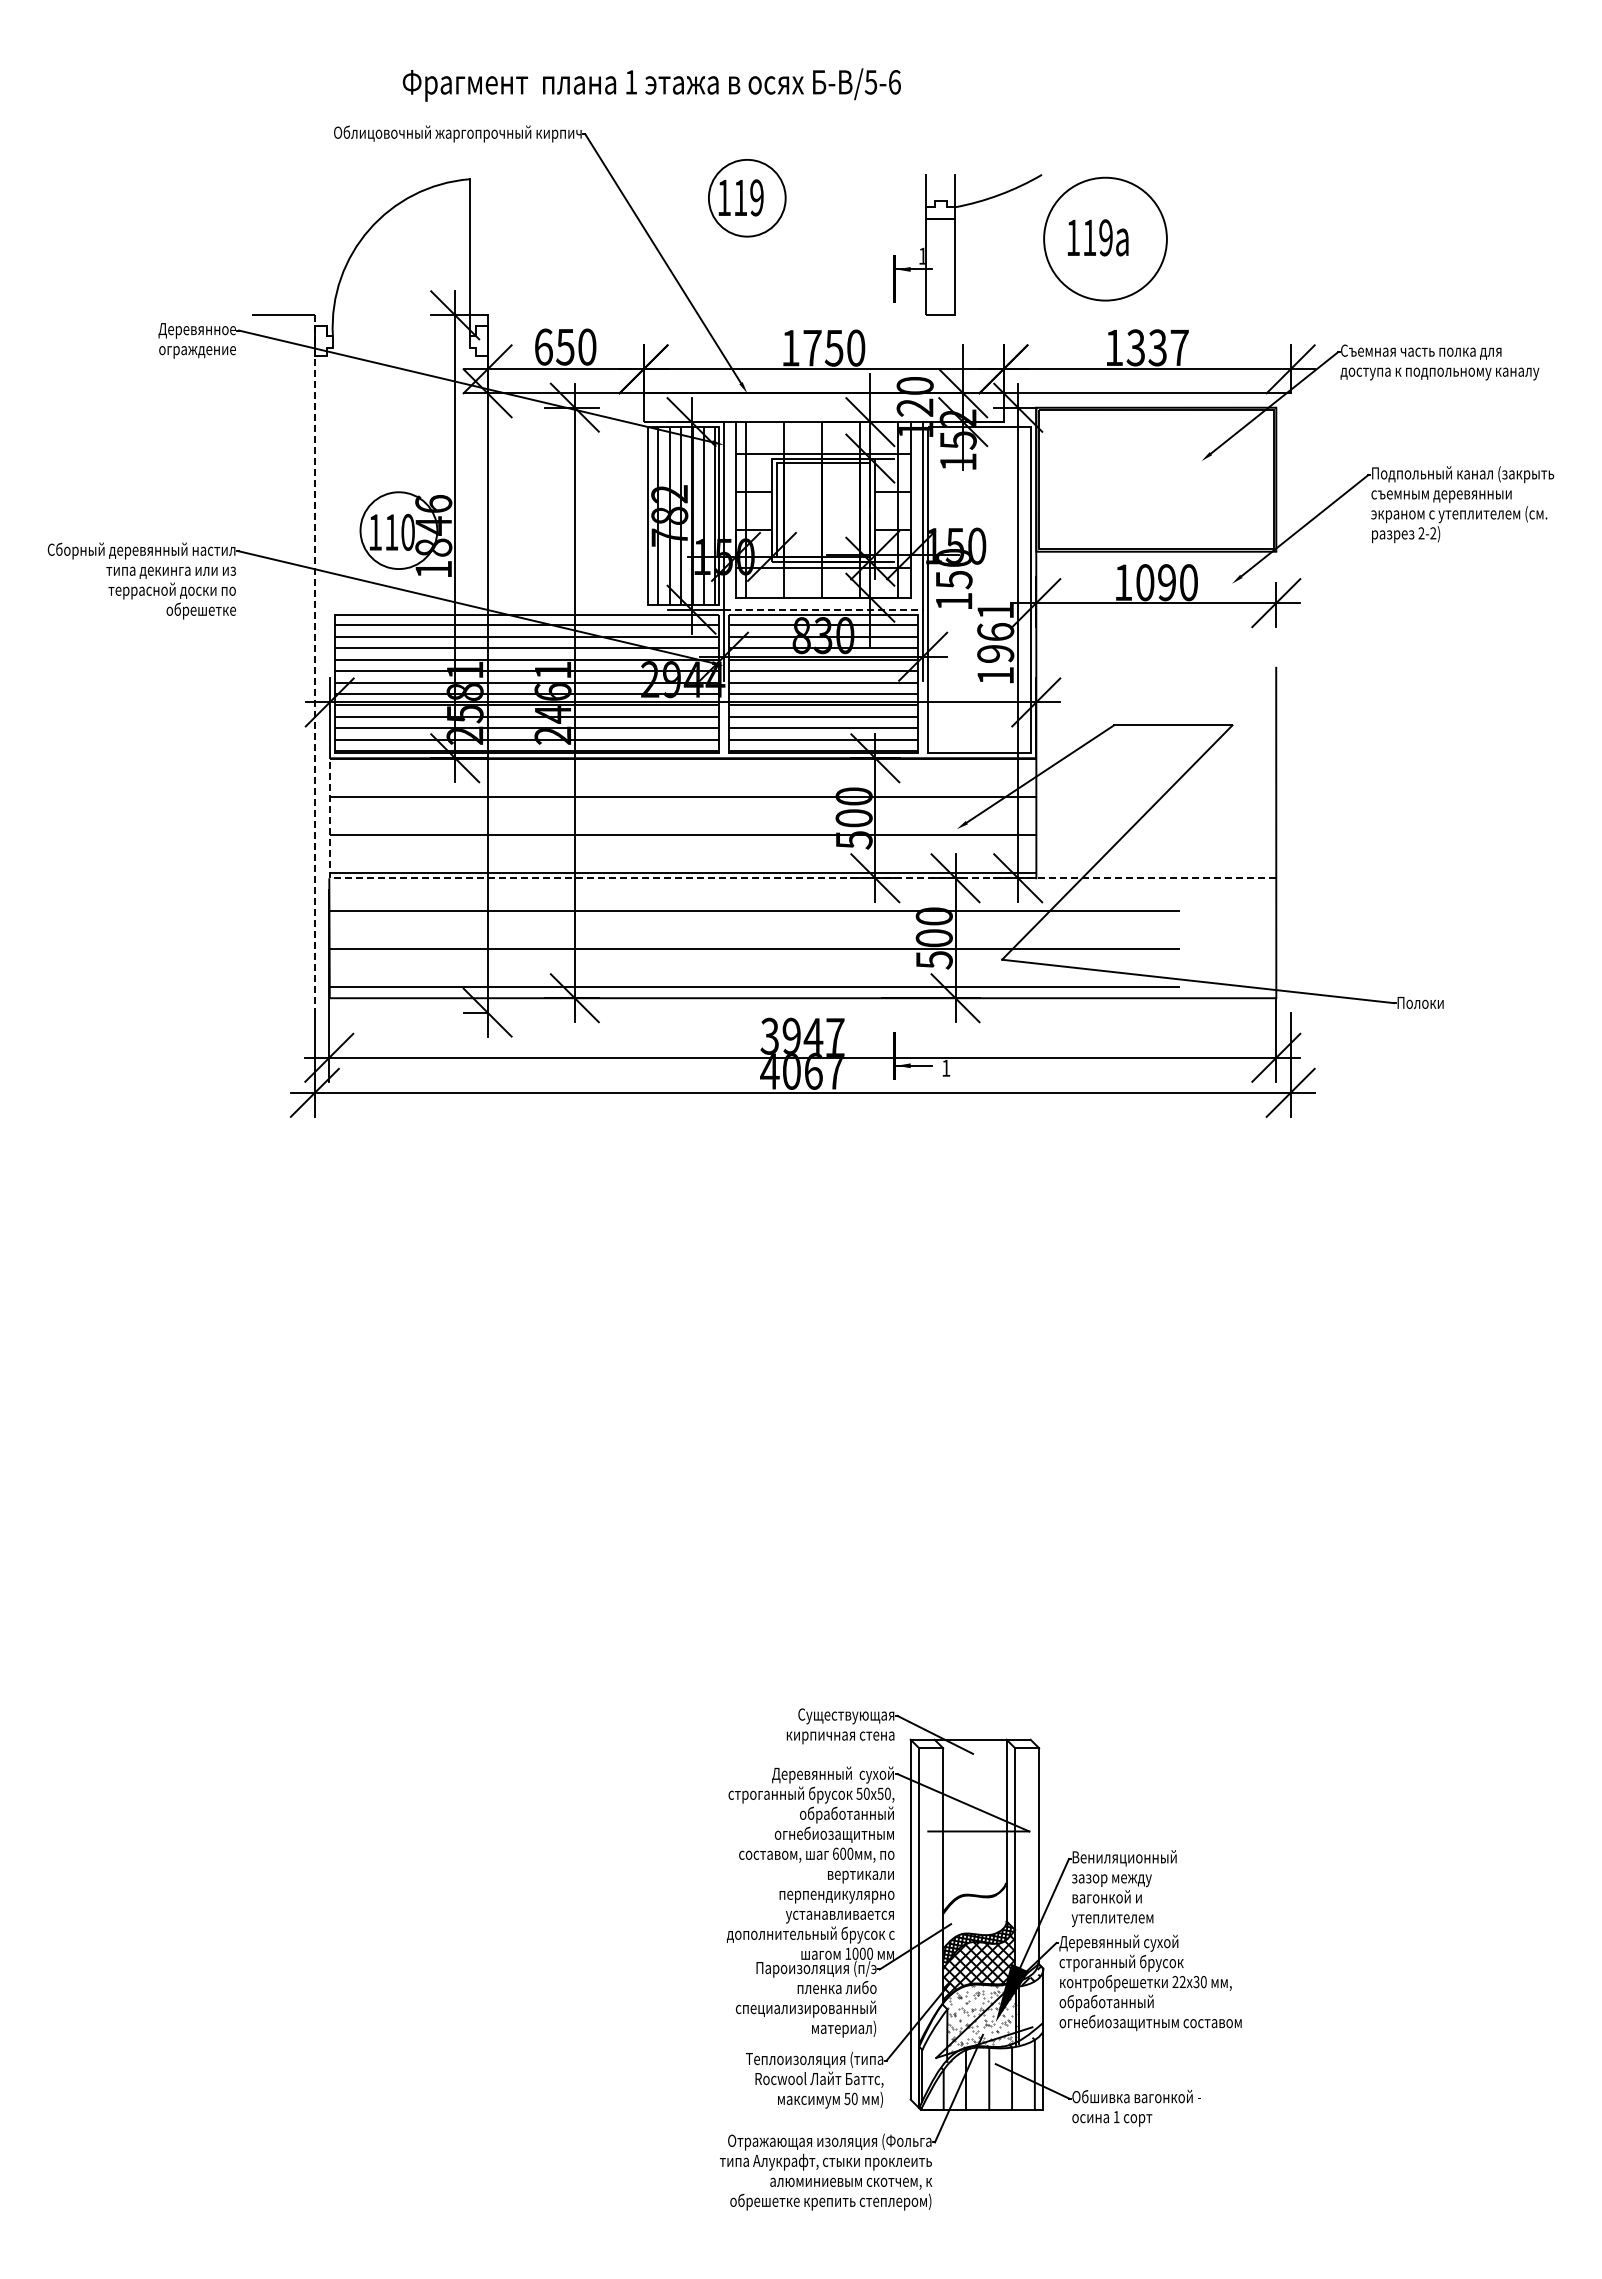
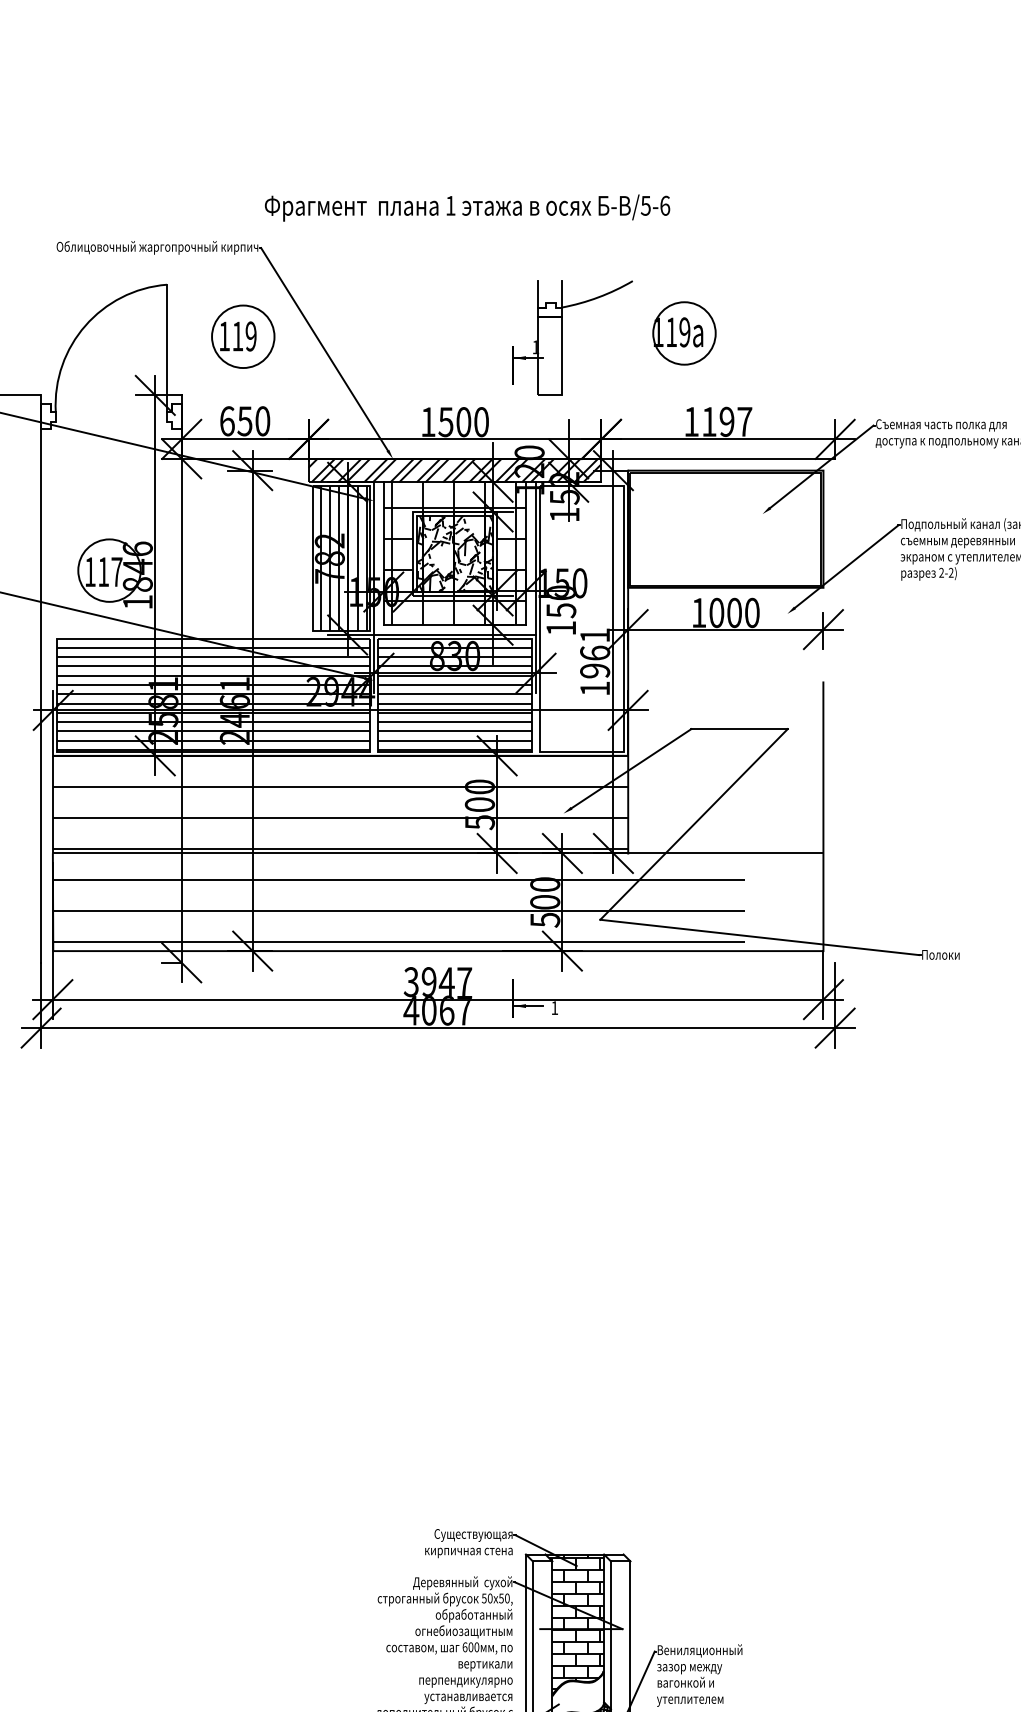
text: (651, 84) -> (467, 207), moved
part: (747, 198) -> (243, 336), moved
circle: (1105, 238) -> (684, 332), size x0.62
text: (823, 347) -> (455, 421), 1750 -> 1500
text: (1146, 347) -> (717, 421), 1337 -> 1197
hatch: (823, 407) -> (455, 470), added
hatch: (823, 509) -> (455, 553), added
text: (407, 531) -> (116, 571), 110 -> 117
text: (1167, 582) -> (734, 612), 1090 -> 1000
line: (823, 609) -> (455, 634), dashed -> solid
line: (314, 663) -> (40, 678), dashed -> solid
line: (742, 878) -> (389, 853), dashed -> solid
hatch: (972, 1822) -> (576, 1621), added

